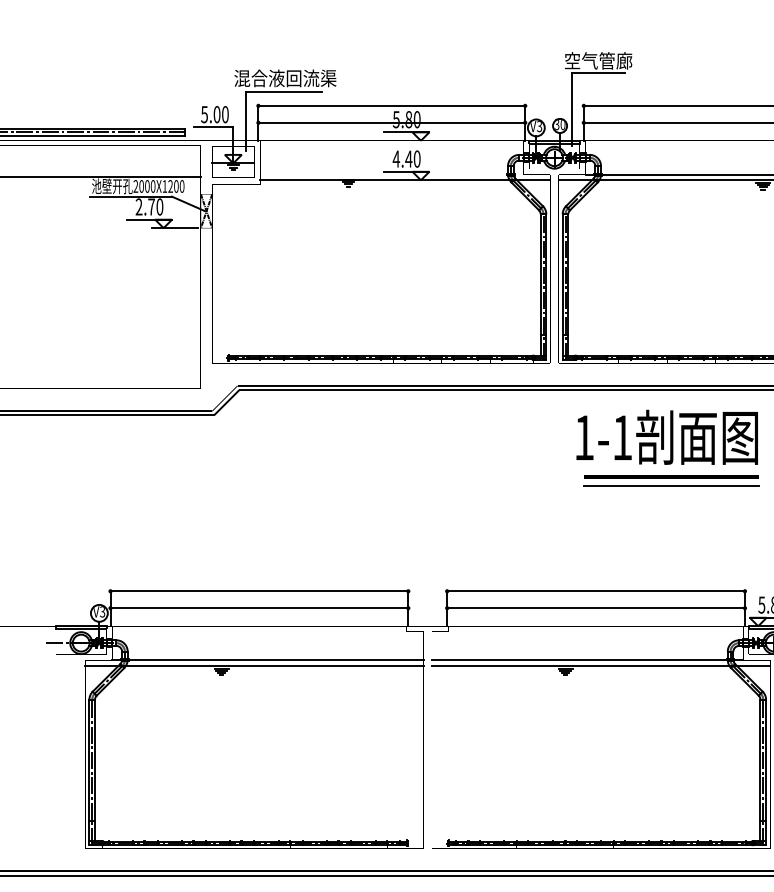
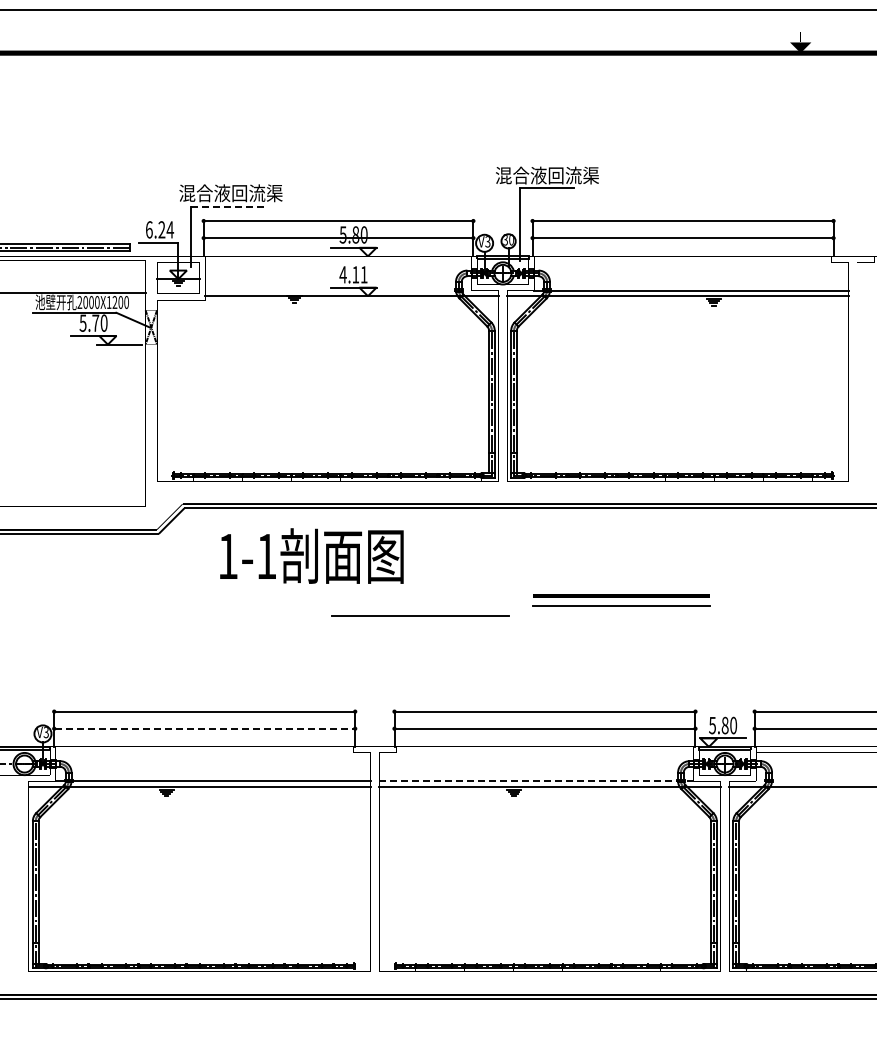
text: (598, 60) -> (547, 175), 空气管廊 -> 混合液回流渠
line: (284, 92) -> (230, 207), solid -> dashed
text: (214, 114) -> (159, 229), 5.00 -> 6.24
text: (412, 158) -> (359, 274), 4.40 -> 4.11
text: (138, 206) -> (82, 322), 2.70 -> 5.70
text: (666, 436) -> (311, 555), moved
line: (472, 496) -> (420, 615), added
line: (260, 607) -> (205, 728), solid -> dashed
line: (586, 660) -> (535, 781), solid -> dashed

